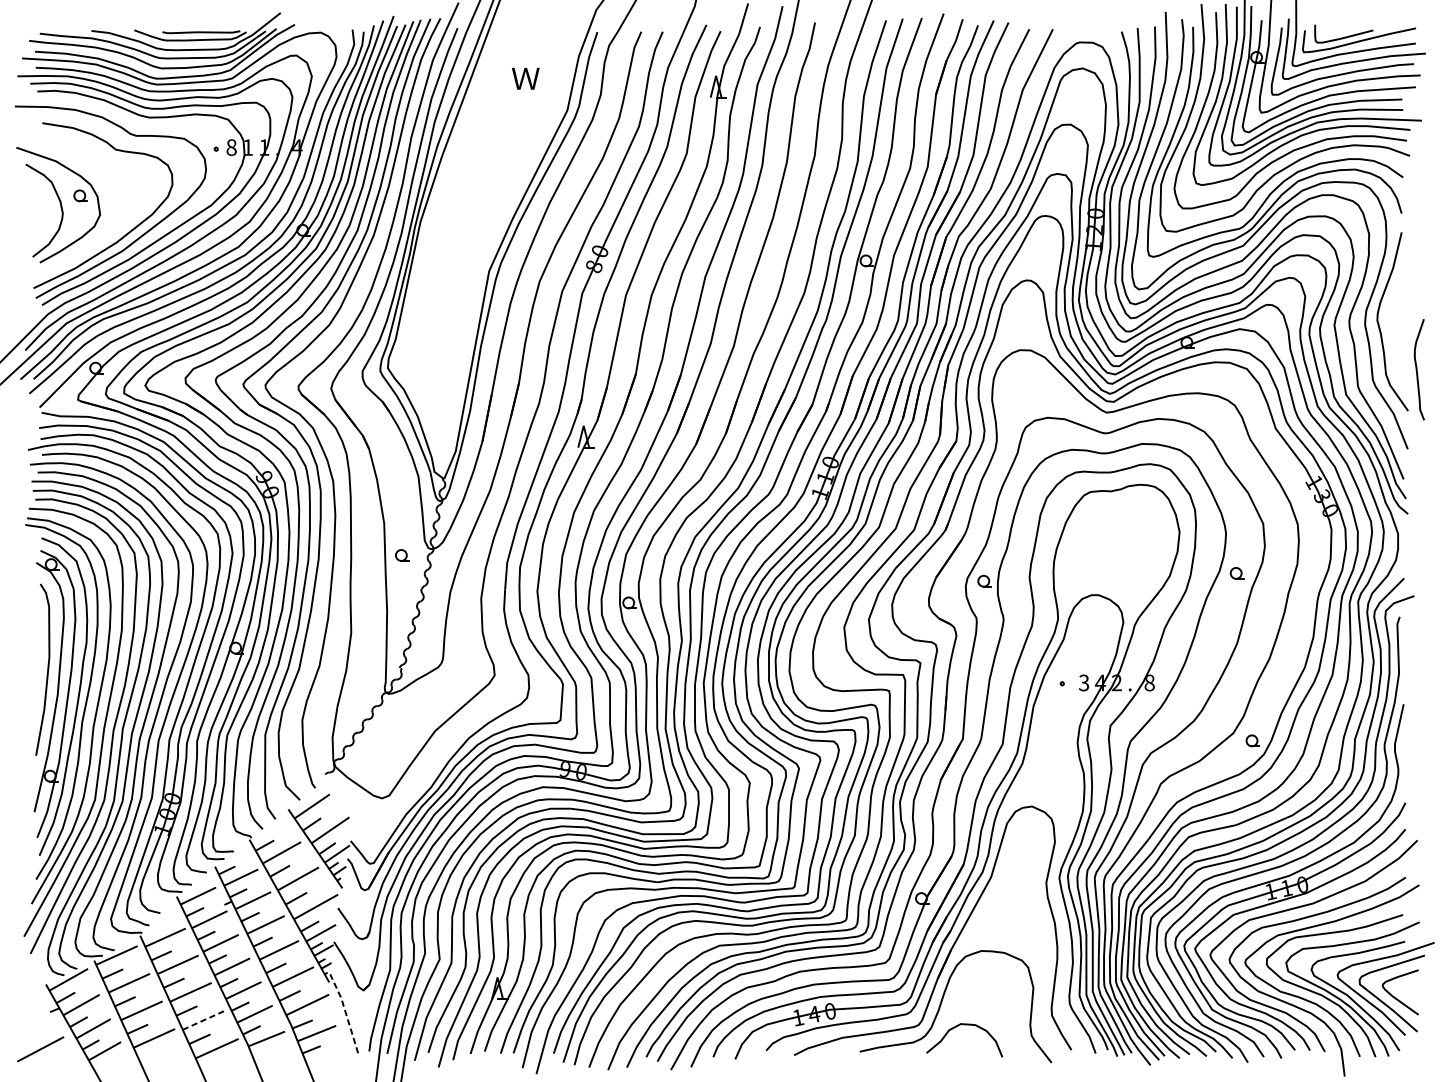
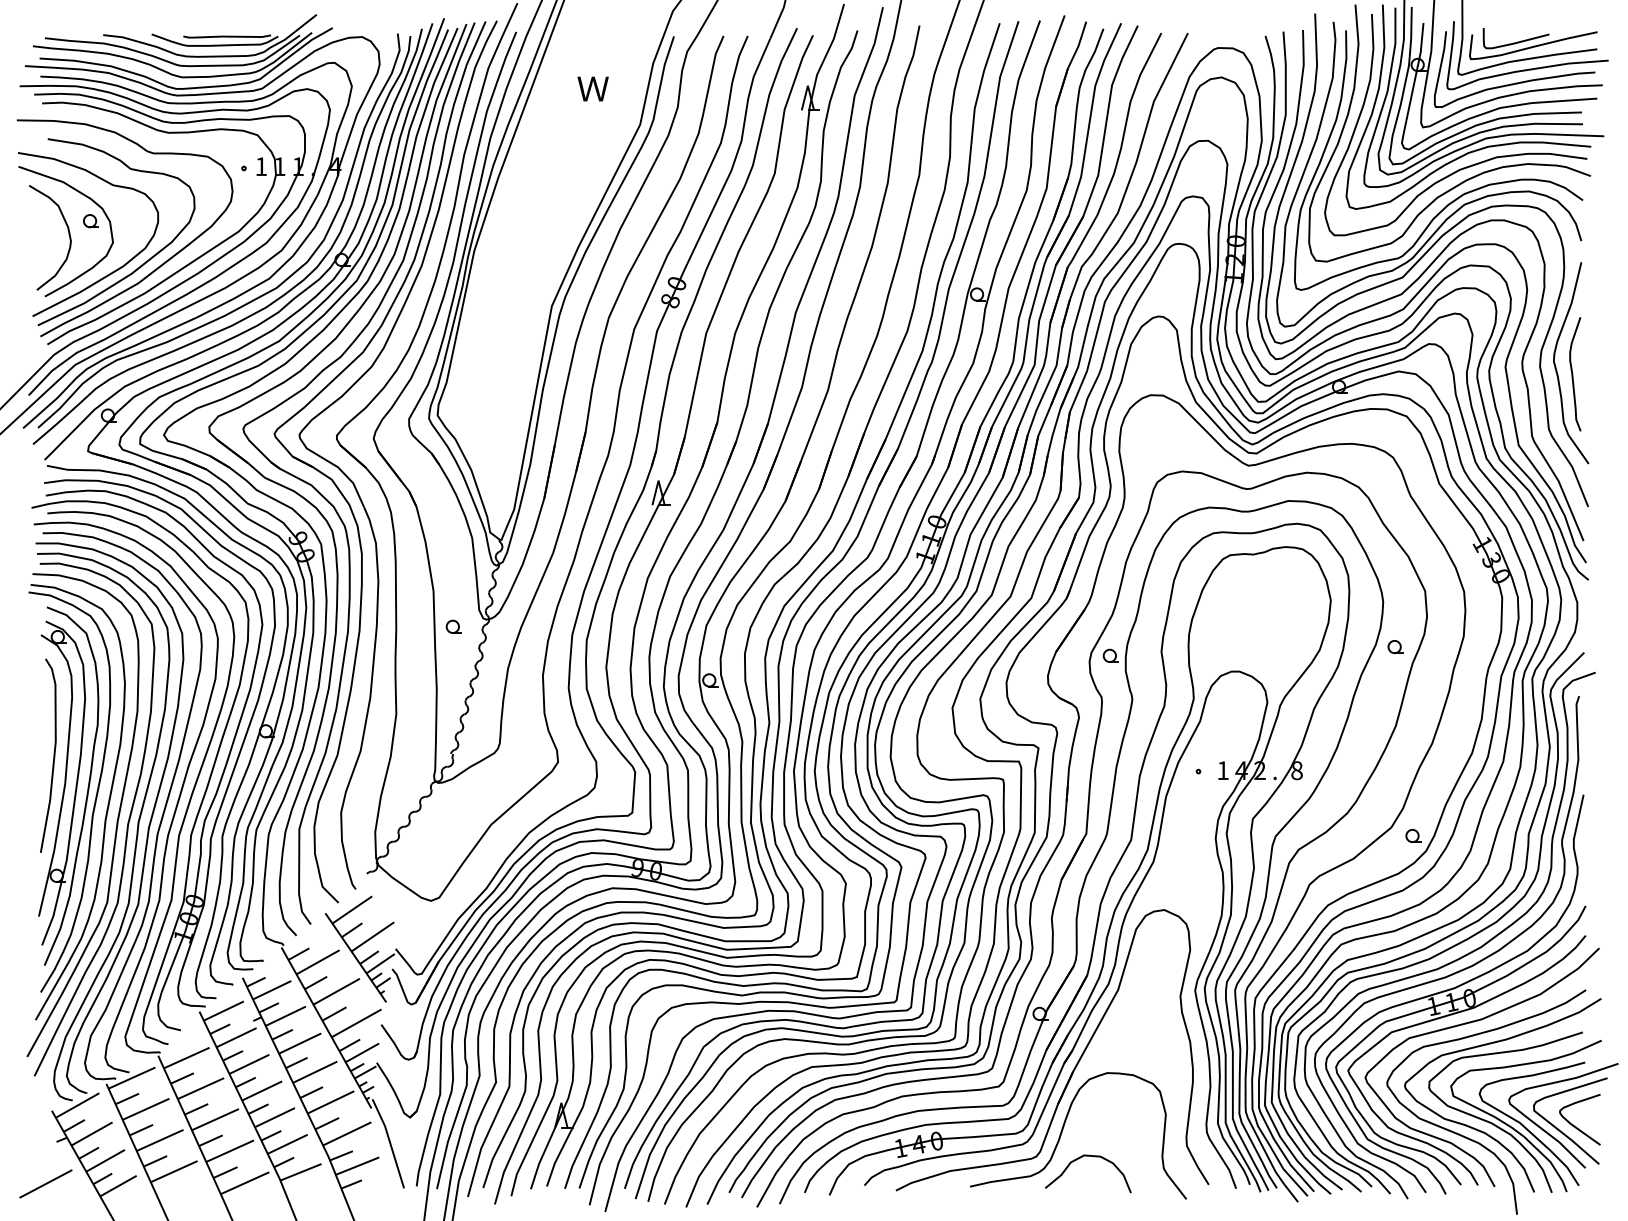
text: (231, 147) -> (261, 166), 8 -> 1
curve: (99, 240) -> (112, 271), added
curve: (1417, 369) -> (1573, 374), moved
text: (1083, 682) -> (1222, 770), 3 -> 1
line: (345, 1012) -> (389, 1142), dashed -> solid
line: (204, 1020) -> (230, 1151), dashed -> solid

